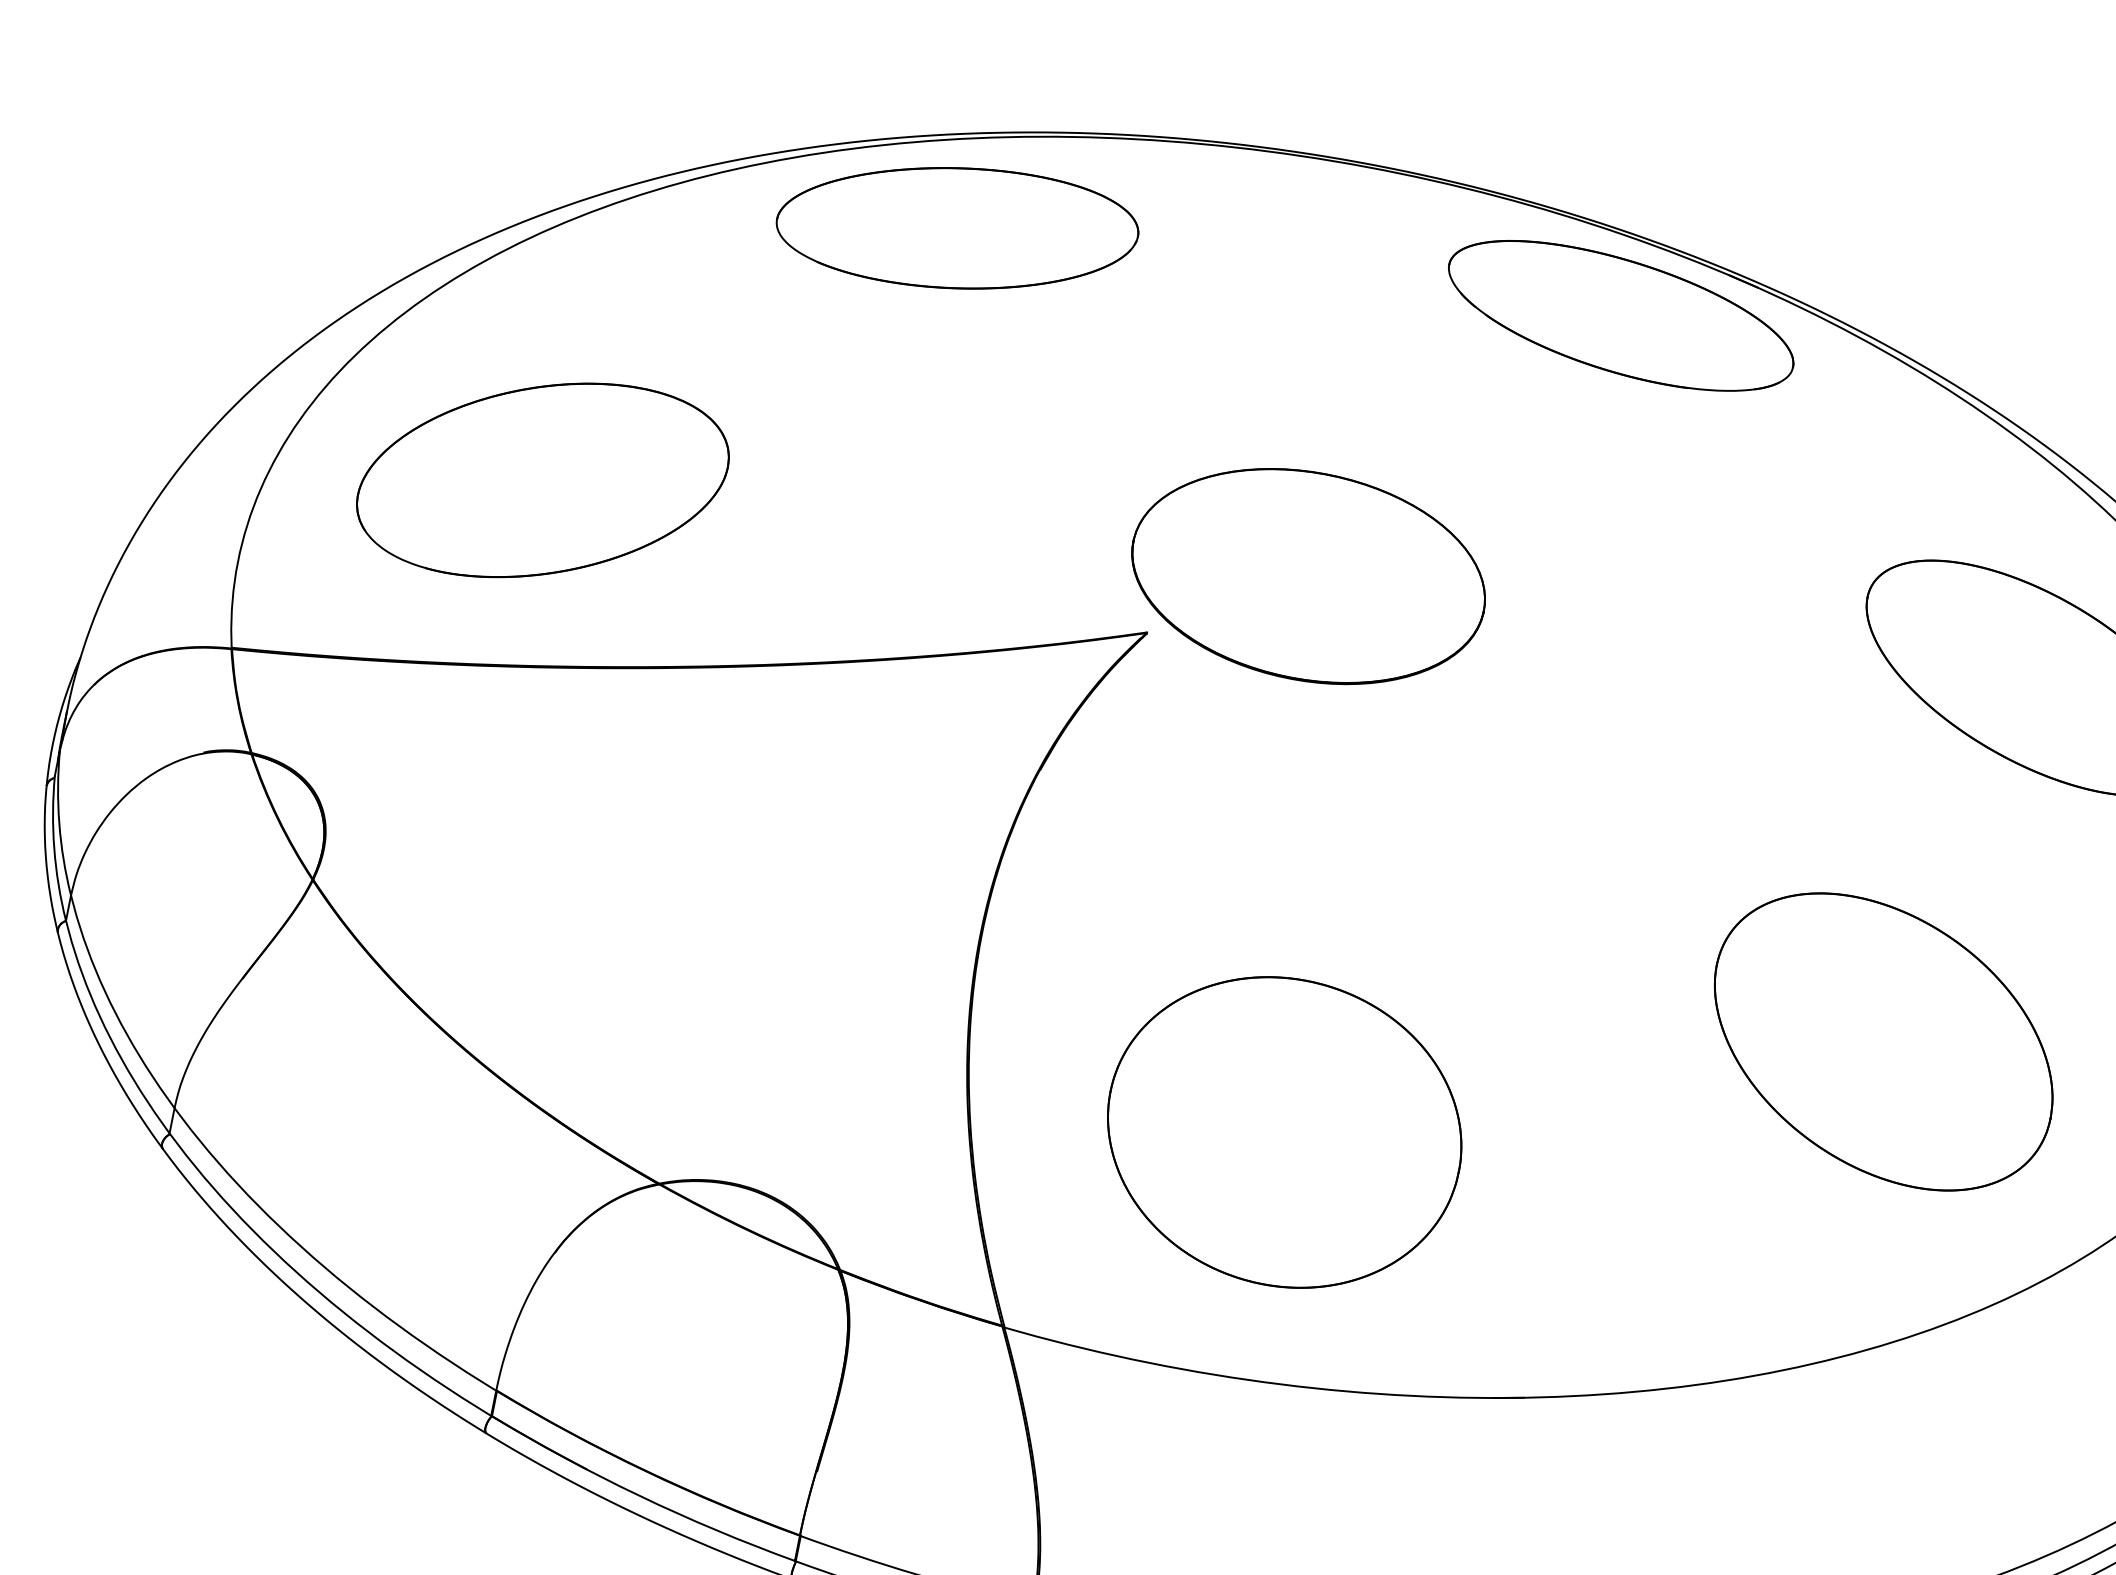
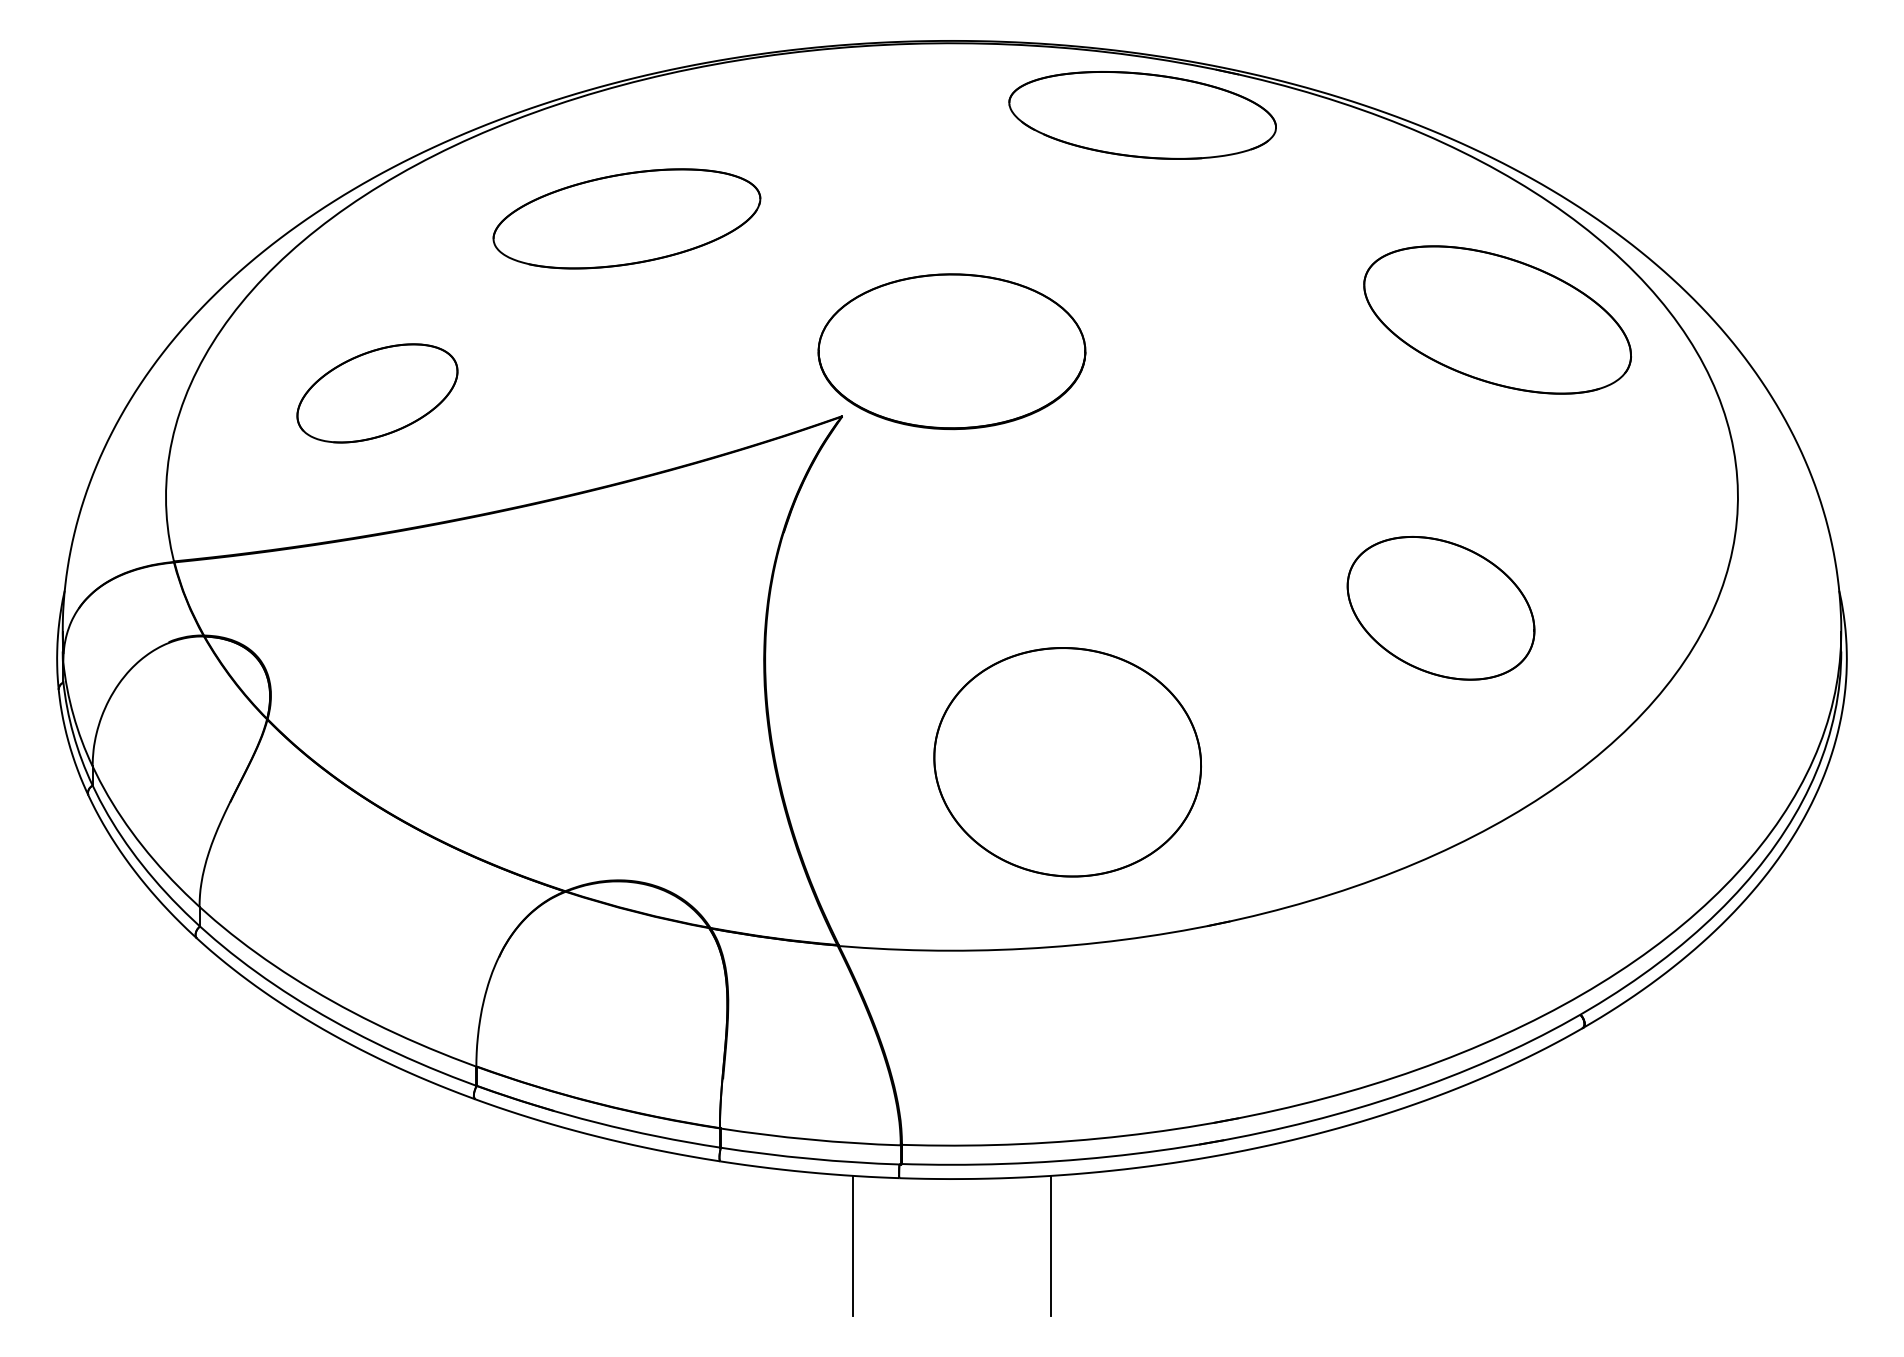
part: (957, 227) -> (626, 218), moved
part: (543, 480) -> (377, 393), size x0.6
part: (1882, 1042) -> (1440, 608), size x0.7
part: (1284, 1132) -> (1067, 762), moved

